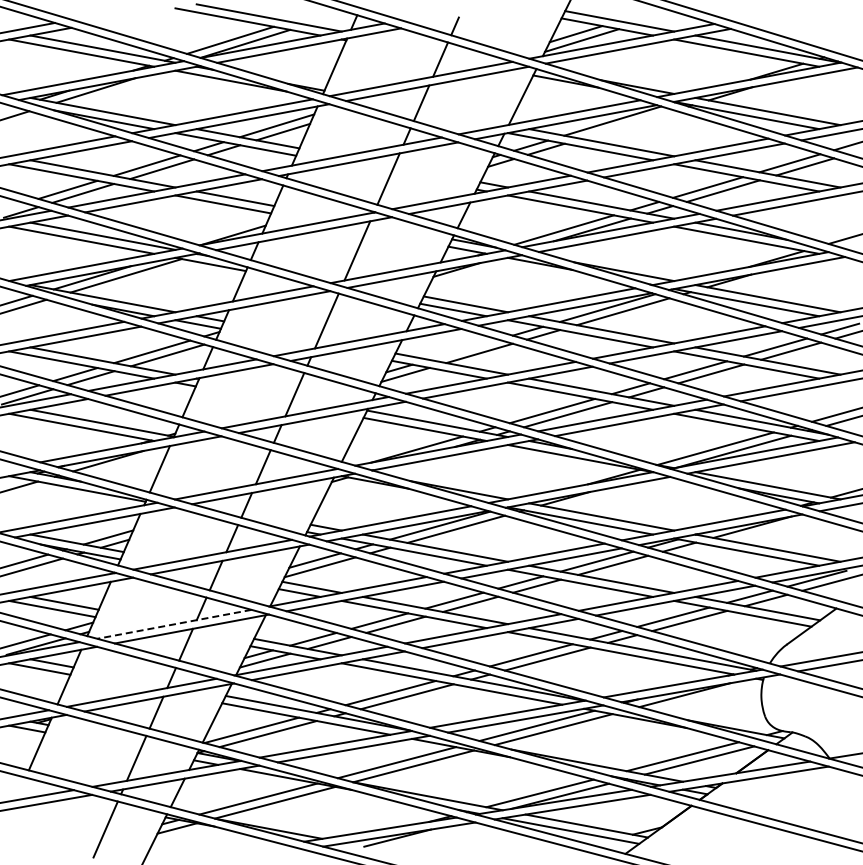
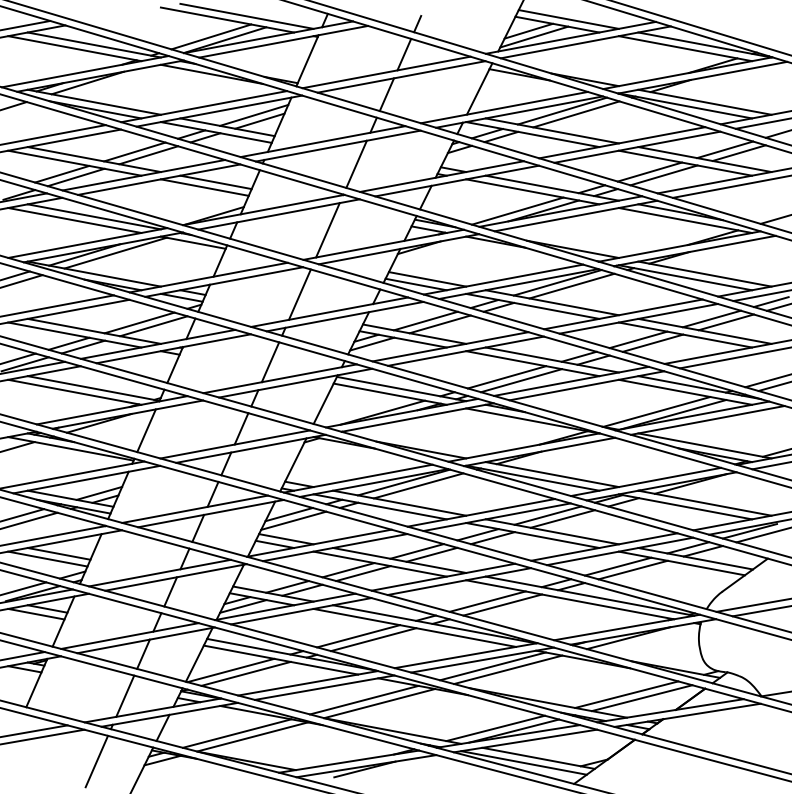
line: (627, 124) -> (575, 114), added
line: (463, 349) -> (425, 320), added
line: (174, 624) -> (160, 573), dashed -> solid

